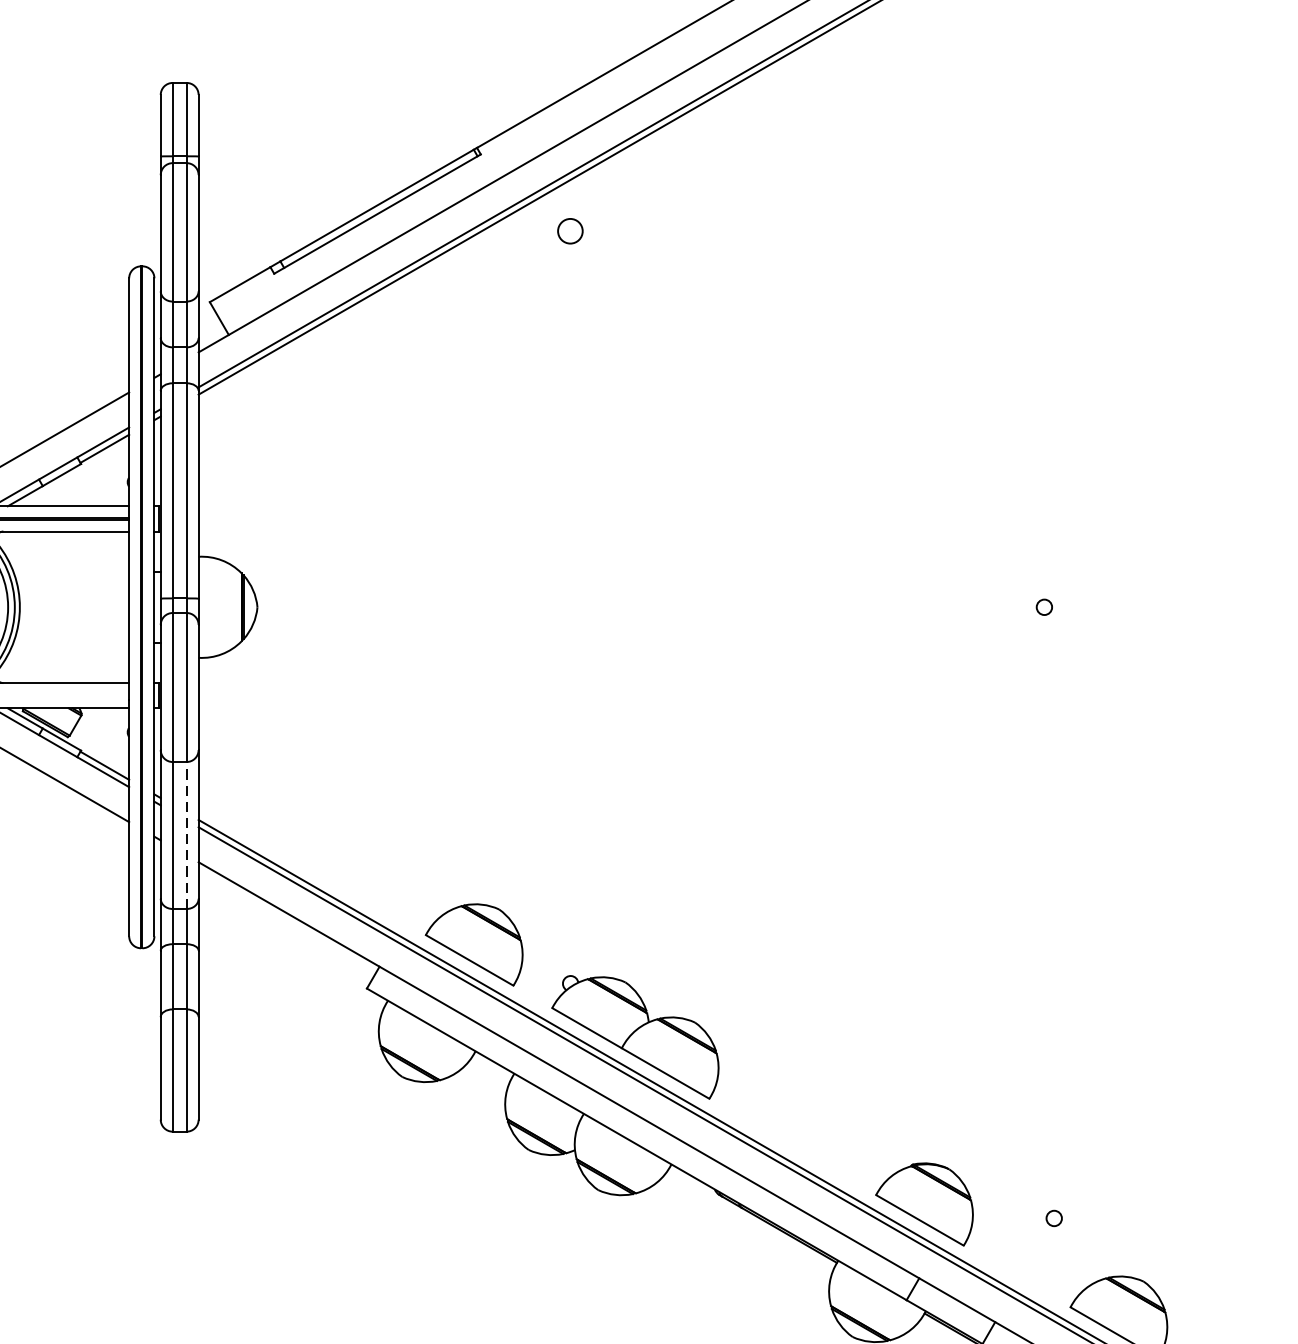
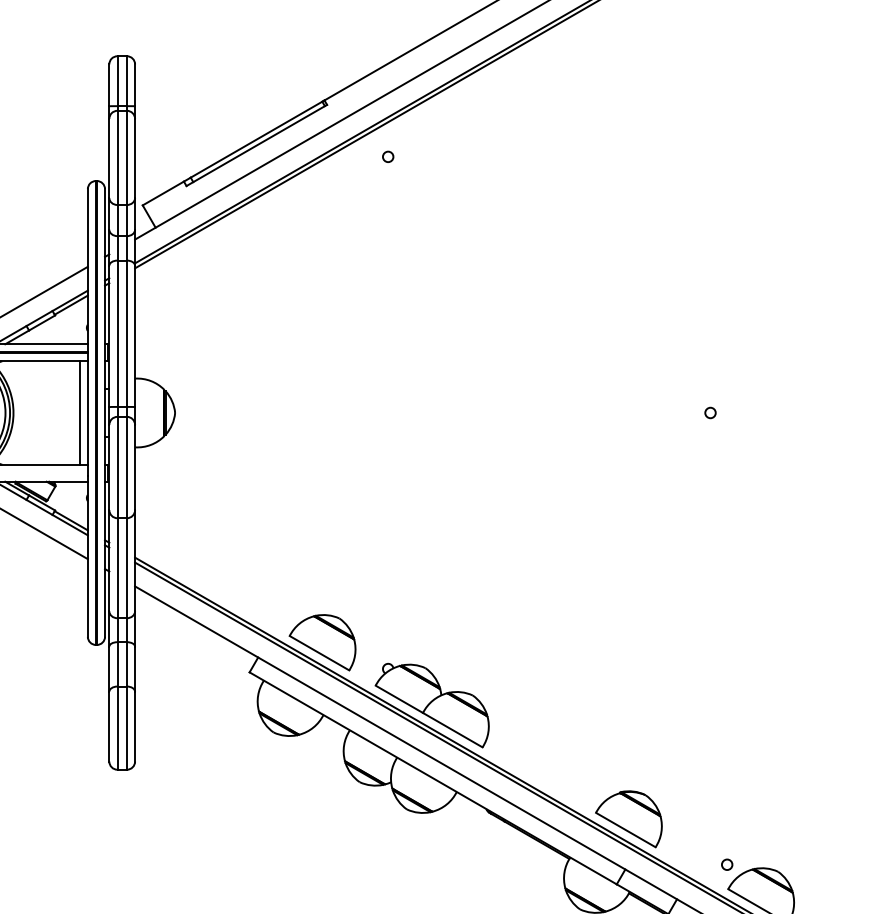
circle: (571, 230) -> (388, 156), size x0.62
line: (116, 606) -> (79, 412), added
line: (185, 835) -> (126, 568), dashed -> solid
circle: (1054, 1218) -> (727, 864), moved

